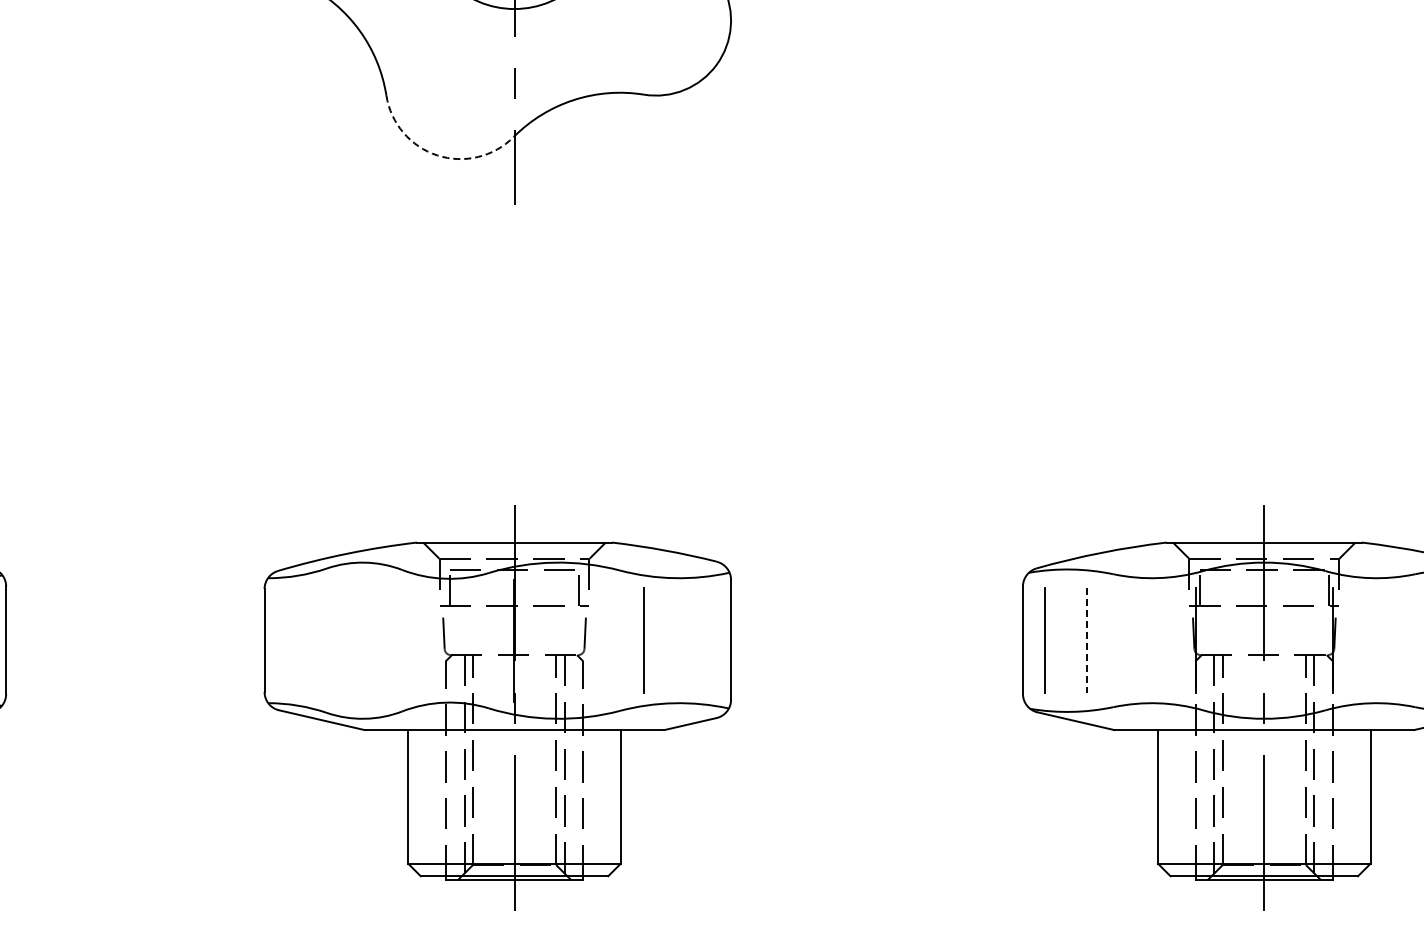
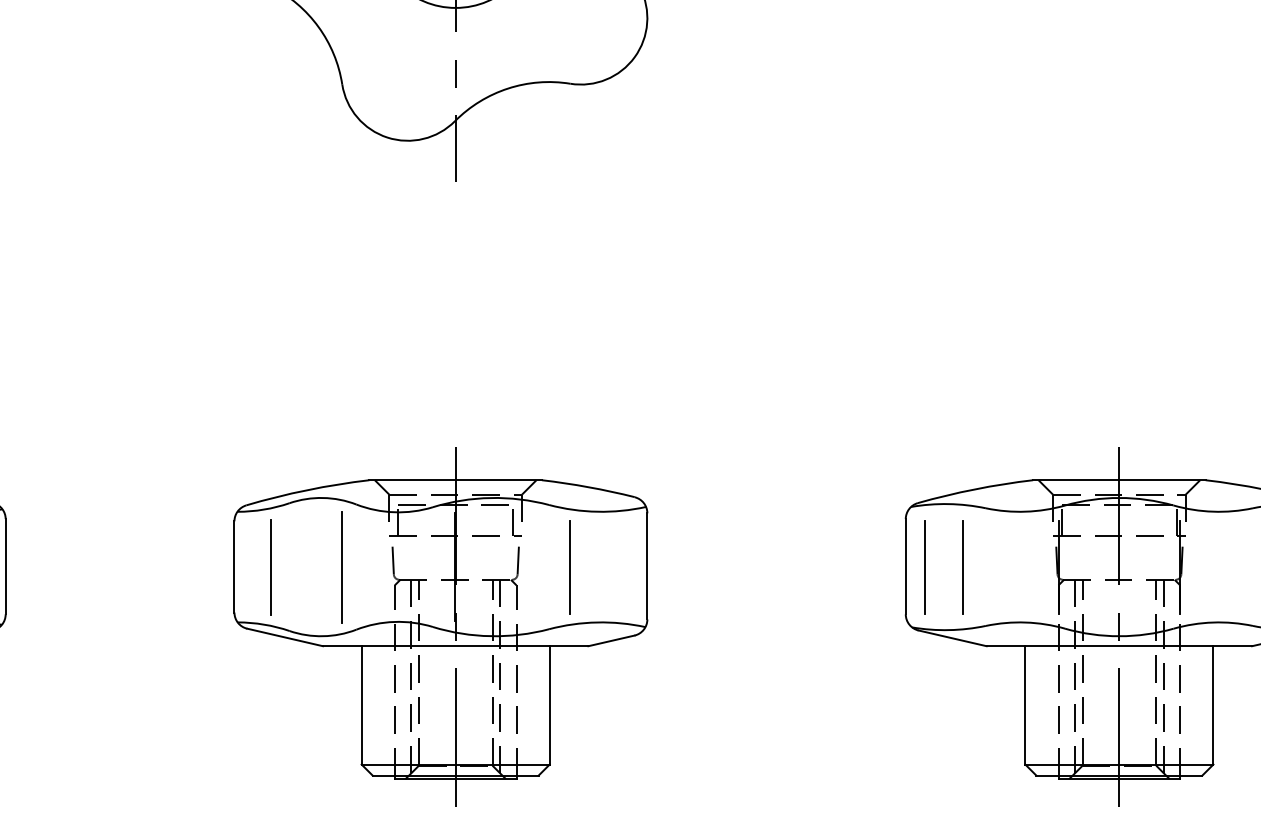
arc: (437, 155) -> (387, 137), dashed -> solid
line: (305, 640) -> (270, 566), added
line: (386, 640) -> (342, 566), added
line: (1087, 640) -> (962, 566), dashed -> solid

